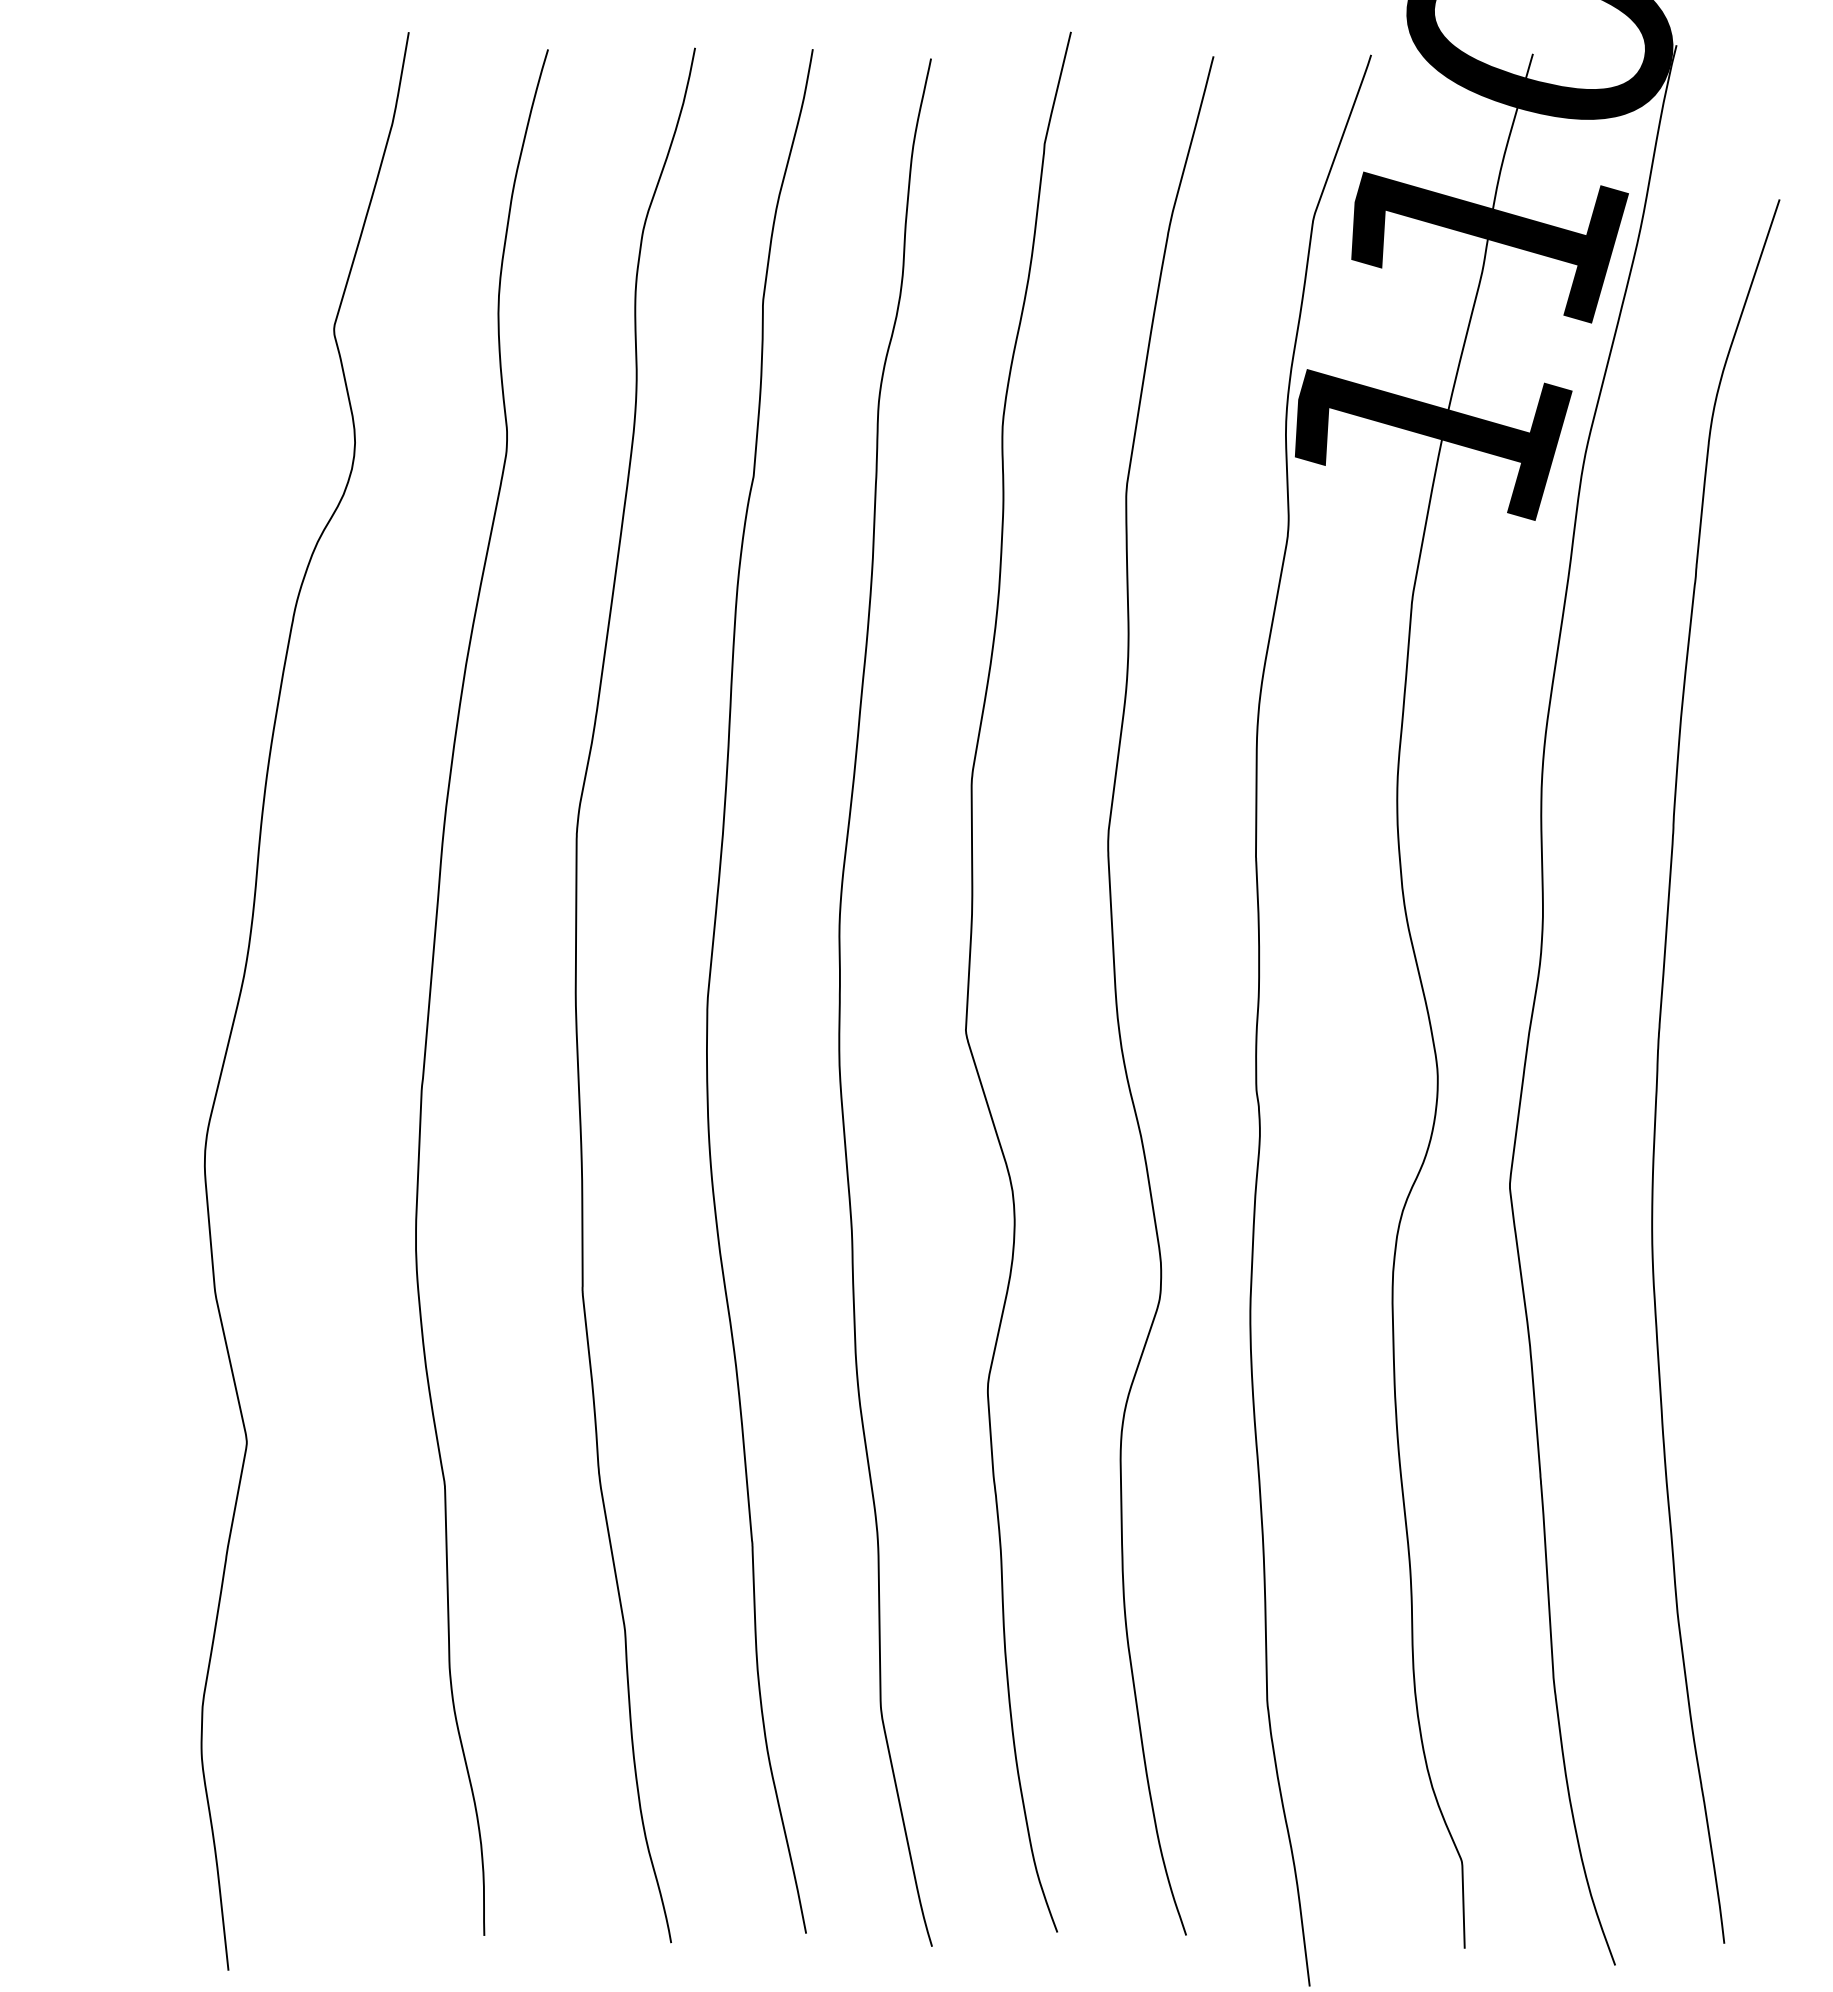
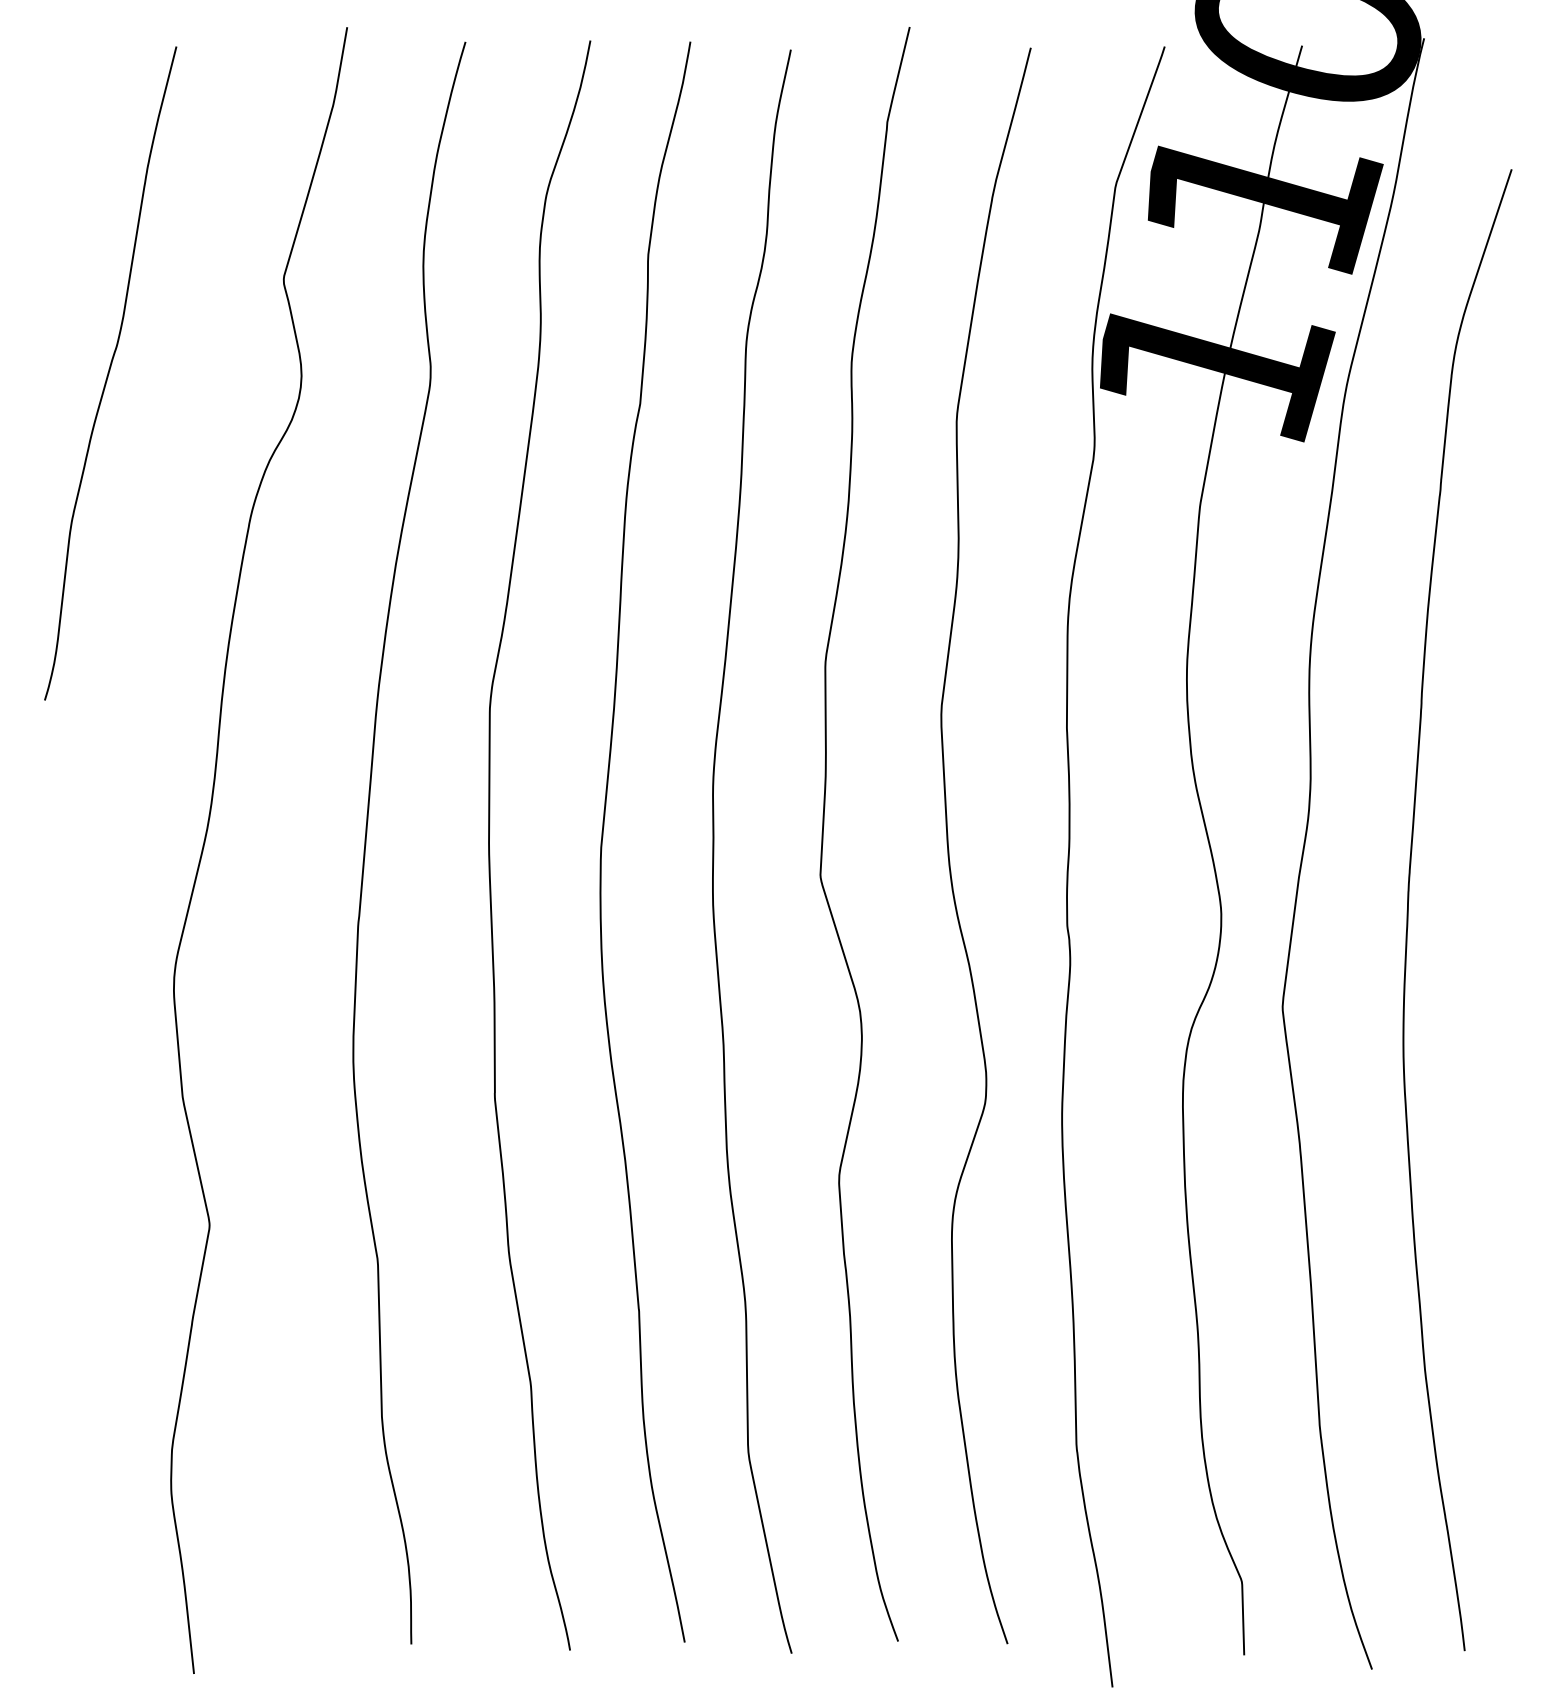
curve: (129, 438) -> (109, 372), added

